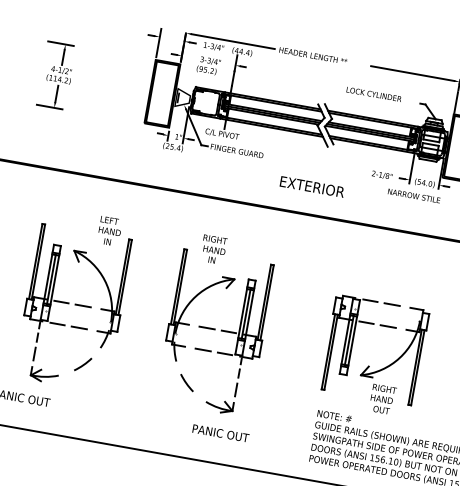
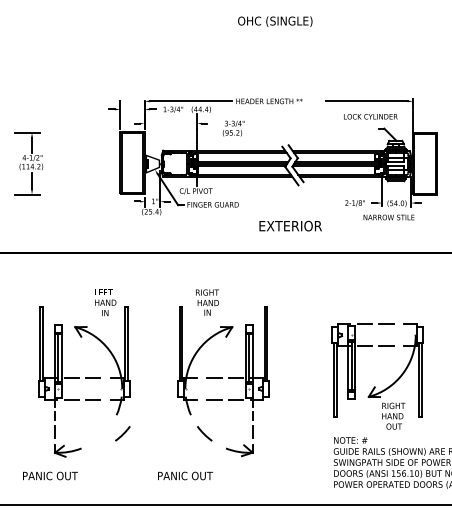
text: (208, 65) -> (233, 128), moved
text: (373, 94) -> (370, 116), moved
line: (82, 364) -> (122, 433), moved
text: (220, 432) -> (185, 475), moved

